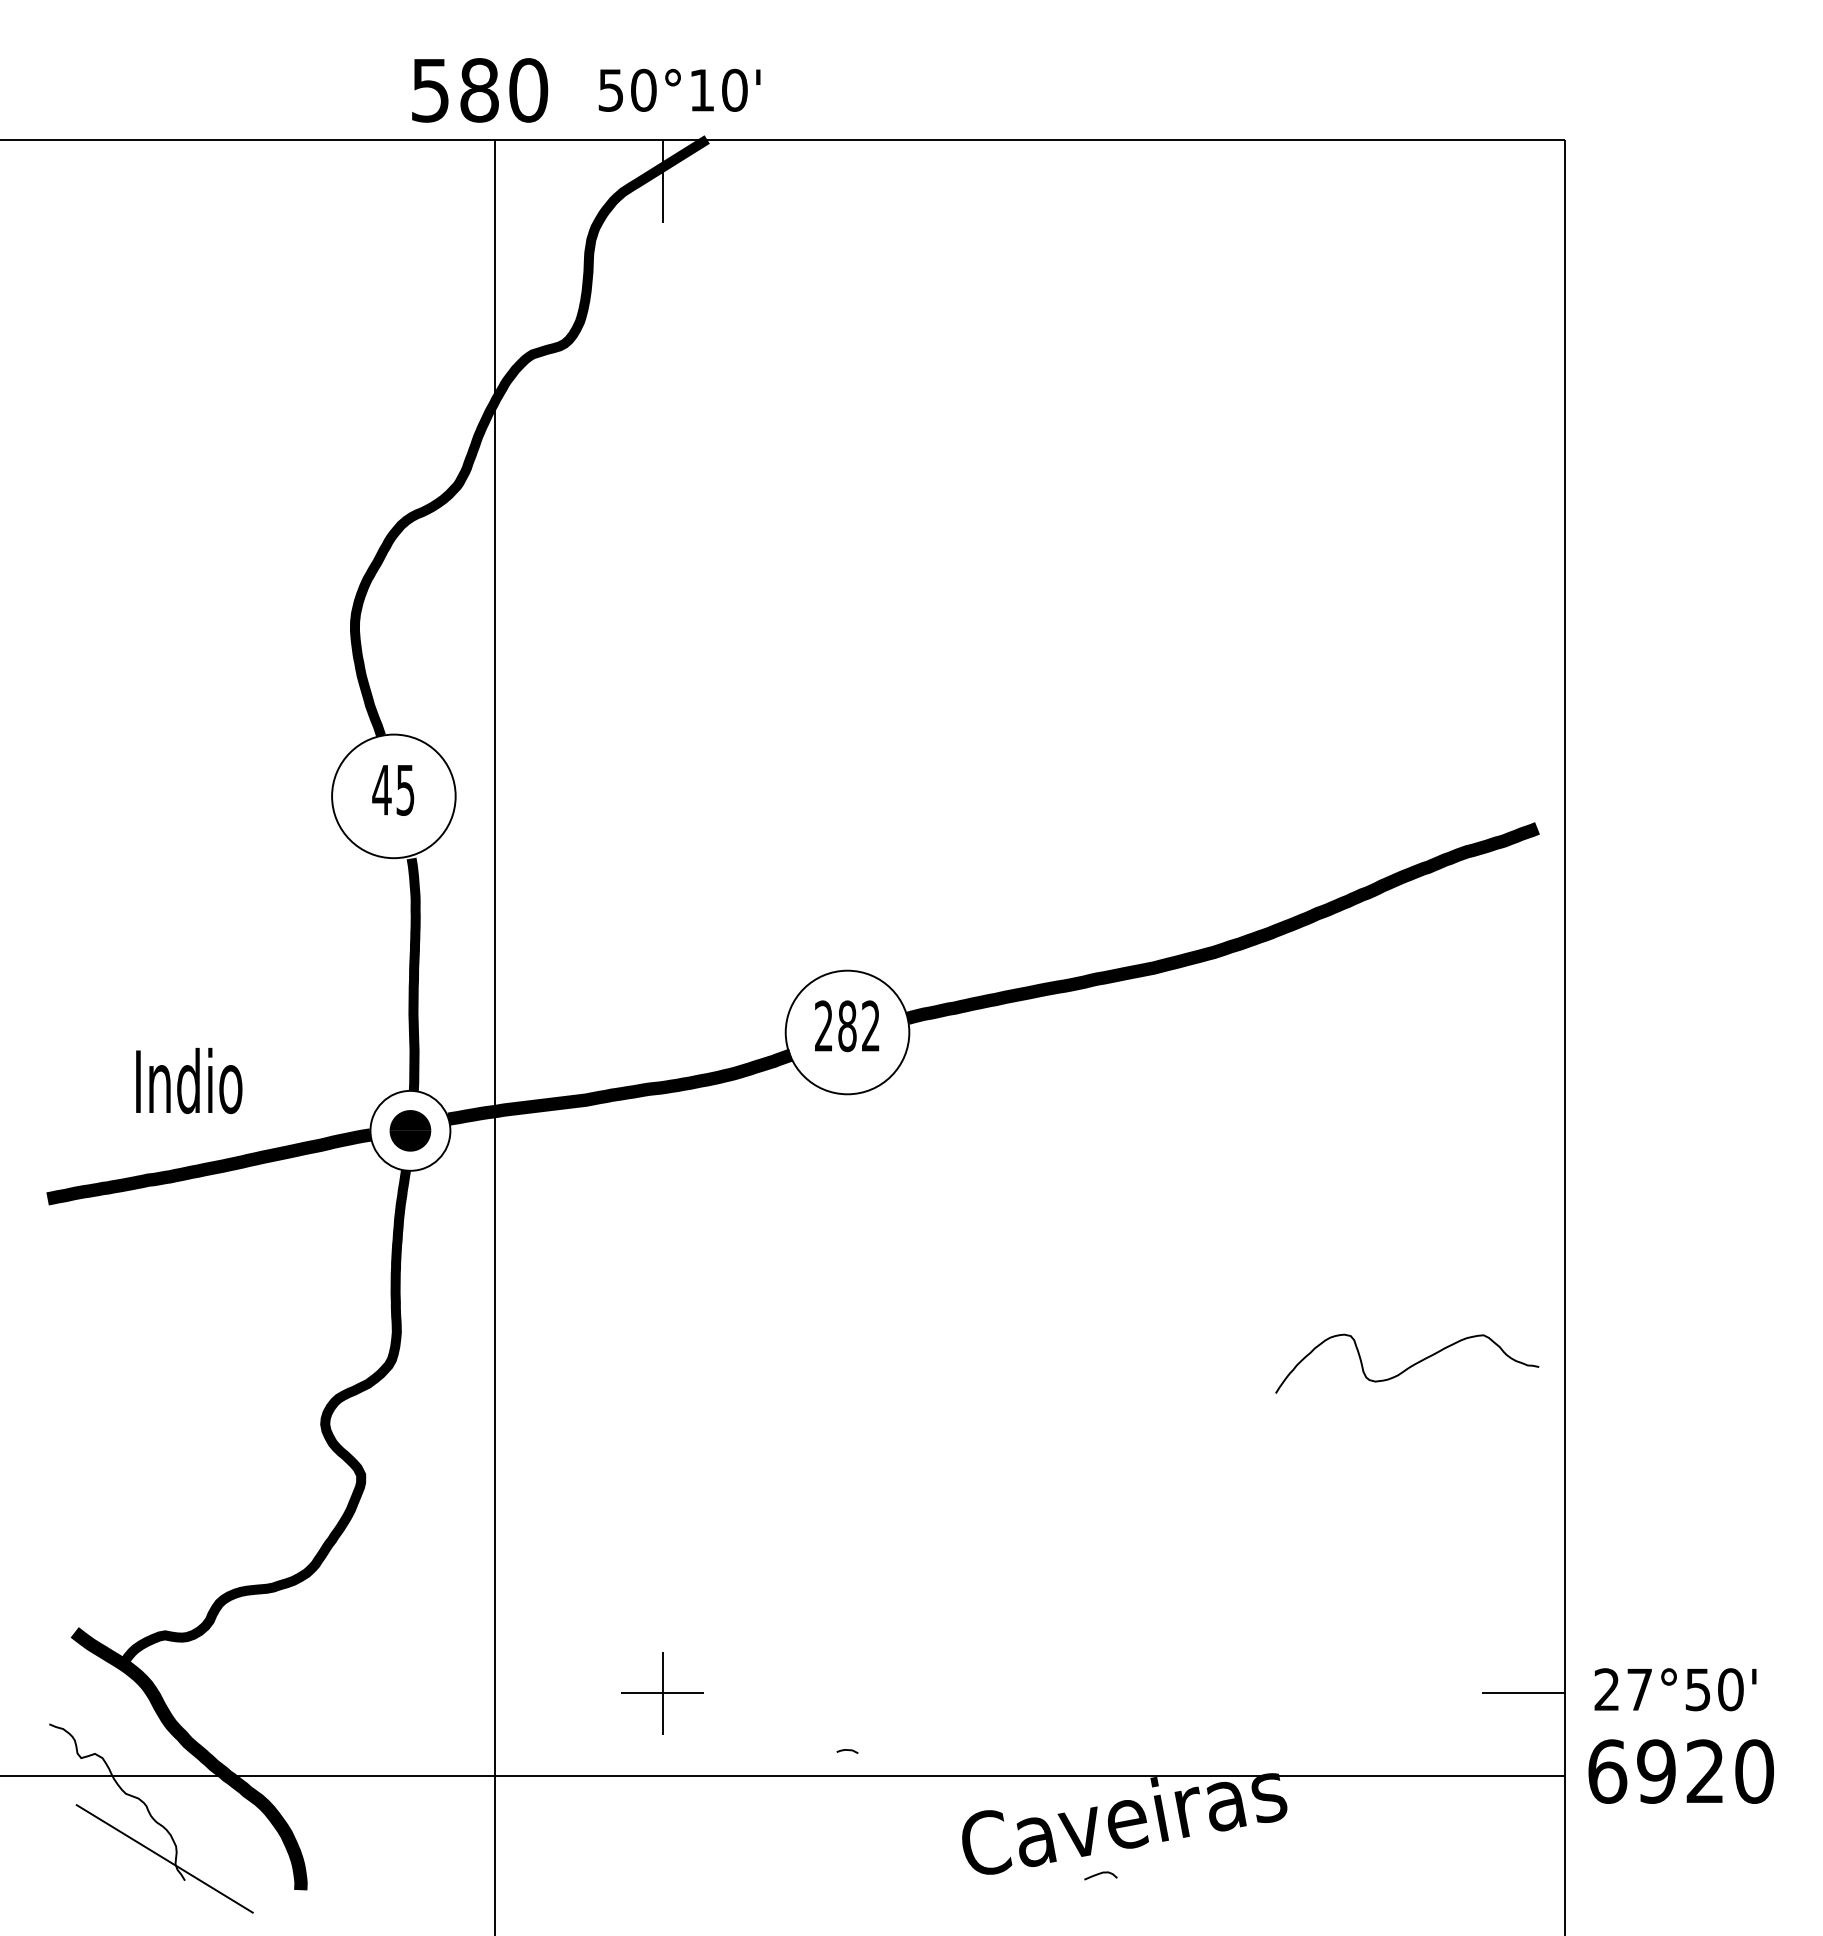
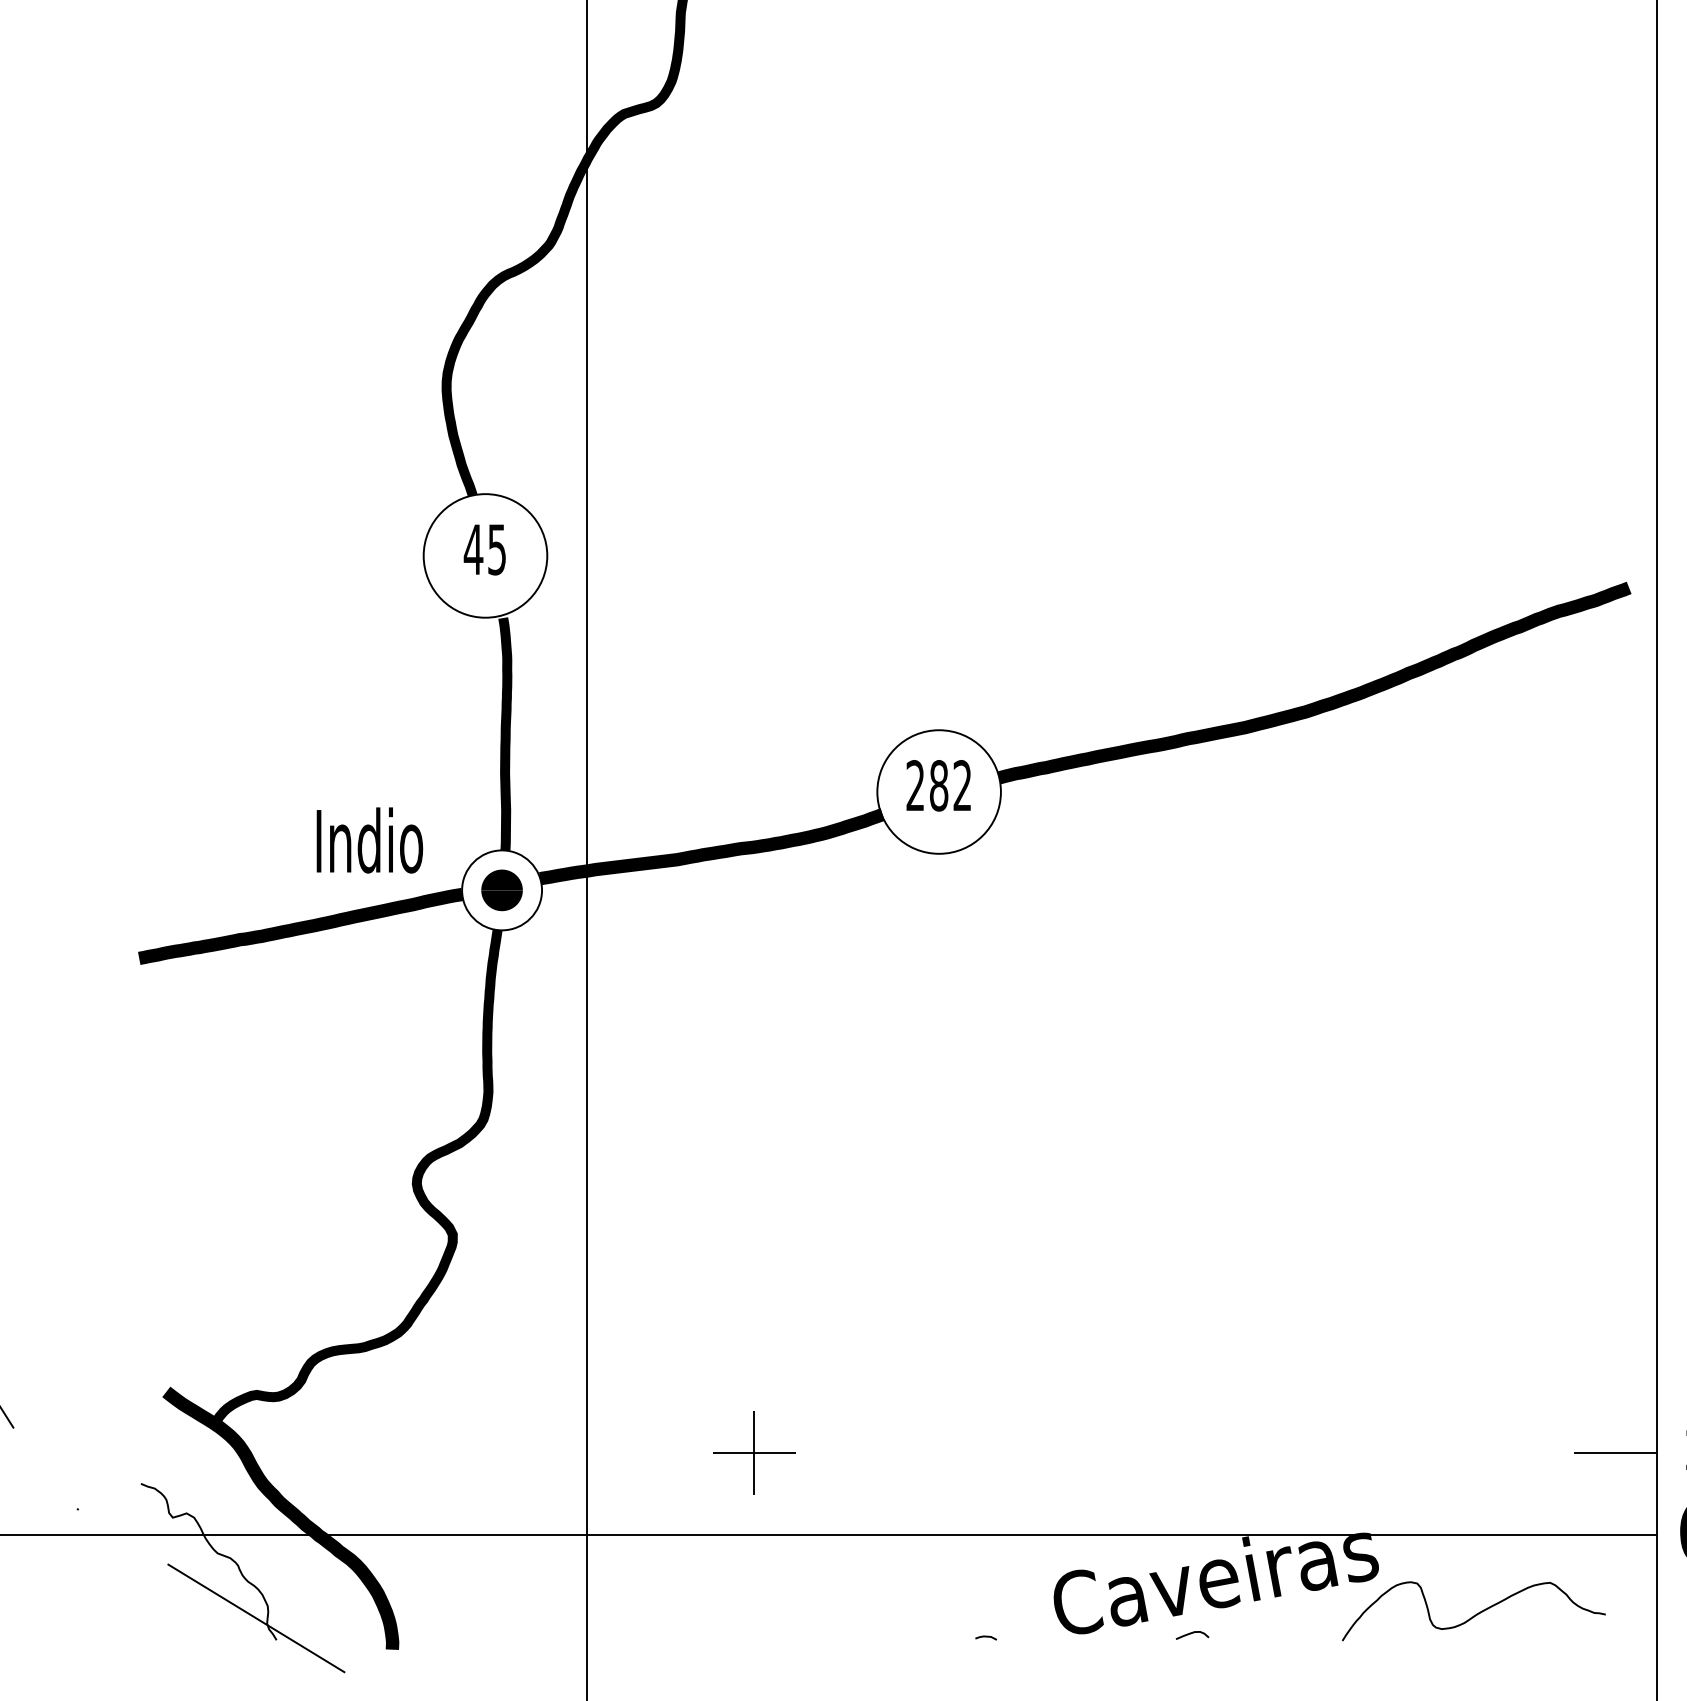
text: (189, 1080) -> (370, 840), moved
curve: (1410, 1365) -> (1477, 1613), moved
line: (847, 1750) -> (986, 1637), moved

